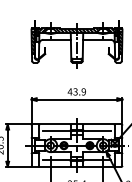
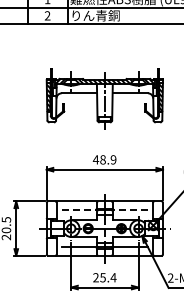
text: (75, 91) -> (102, 159), 43.9 -> 48.9
line: (57, 131) -> (79, 210), solid -> dashed
line: (97, 131) -> (130, 210), solid -> dashed

